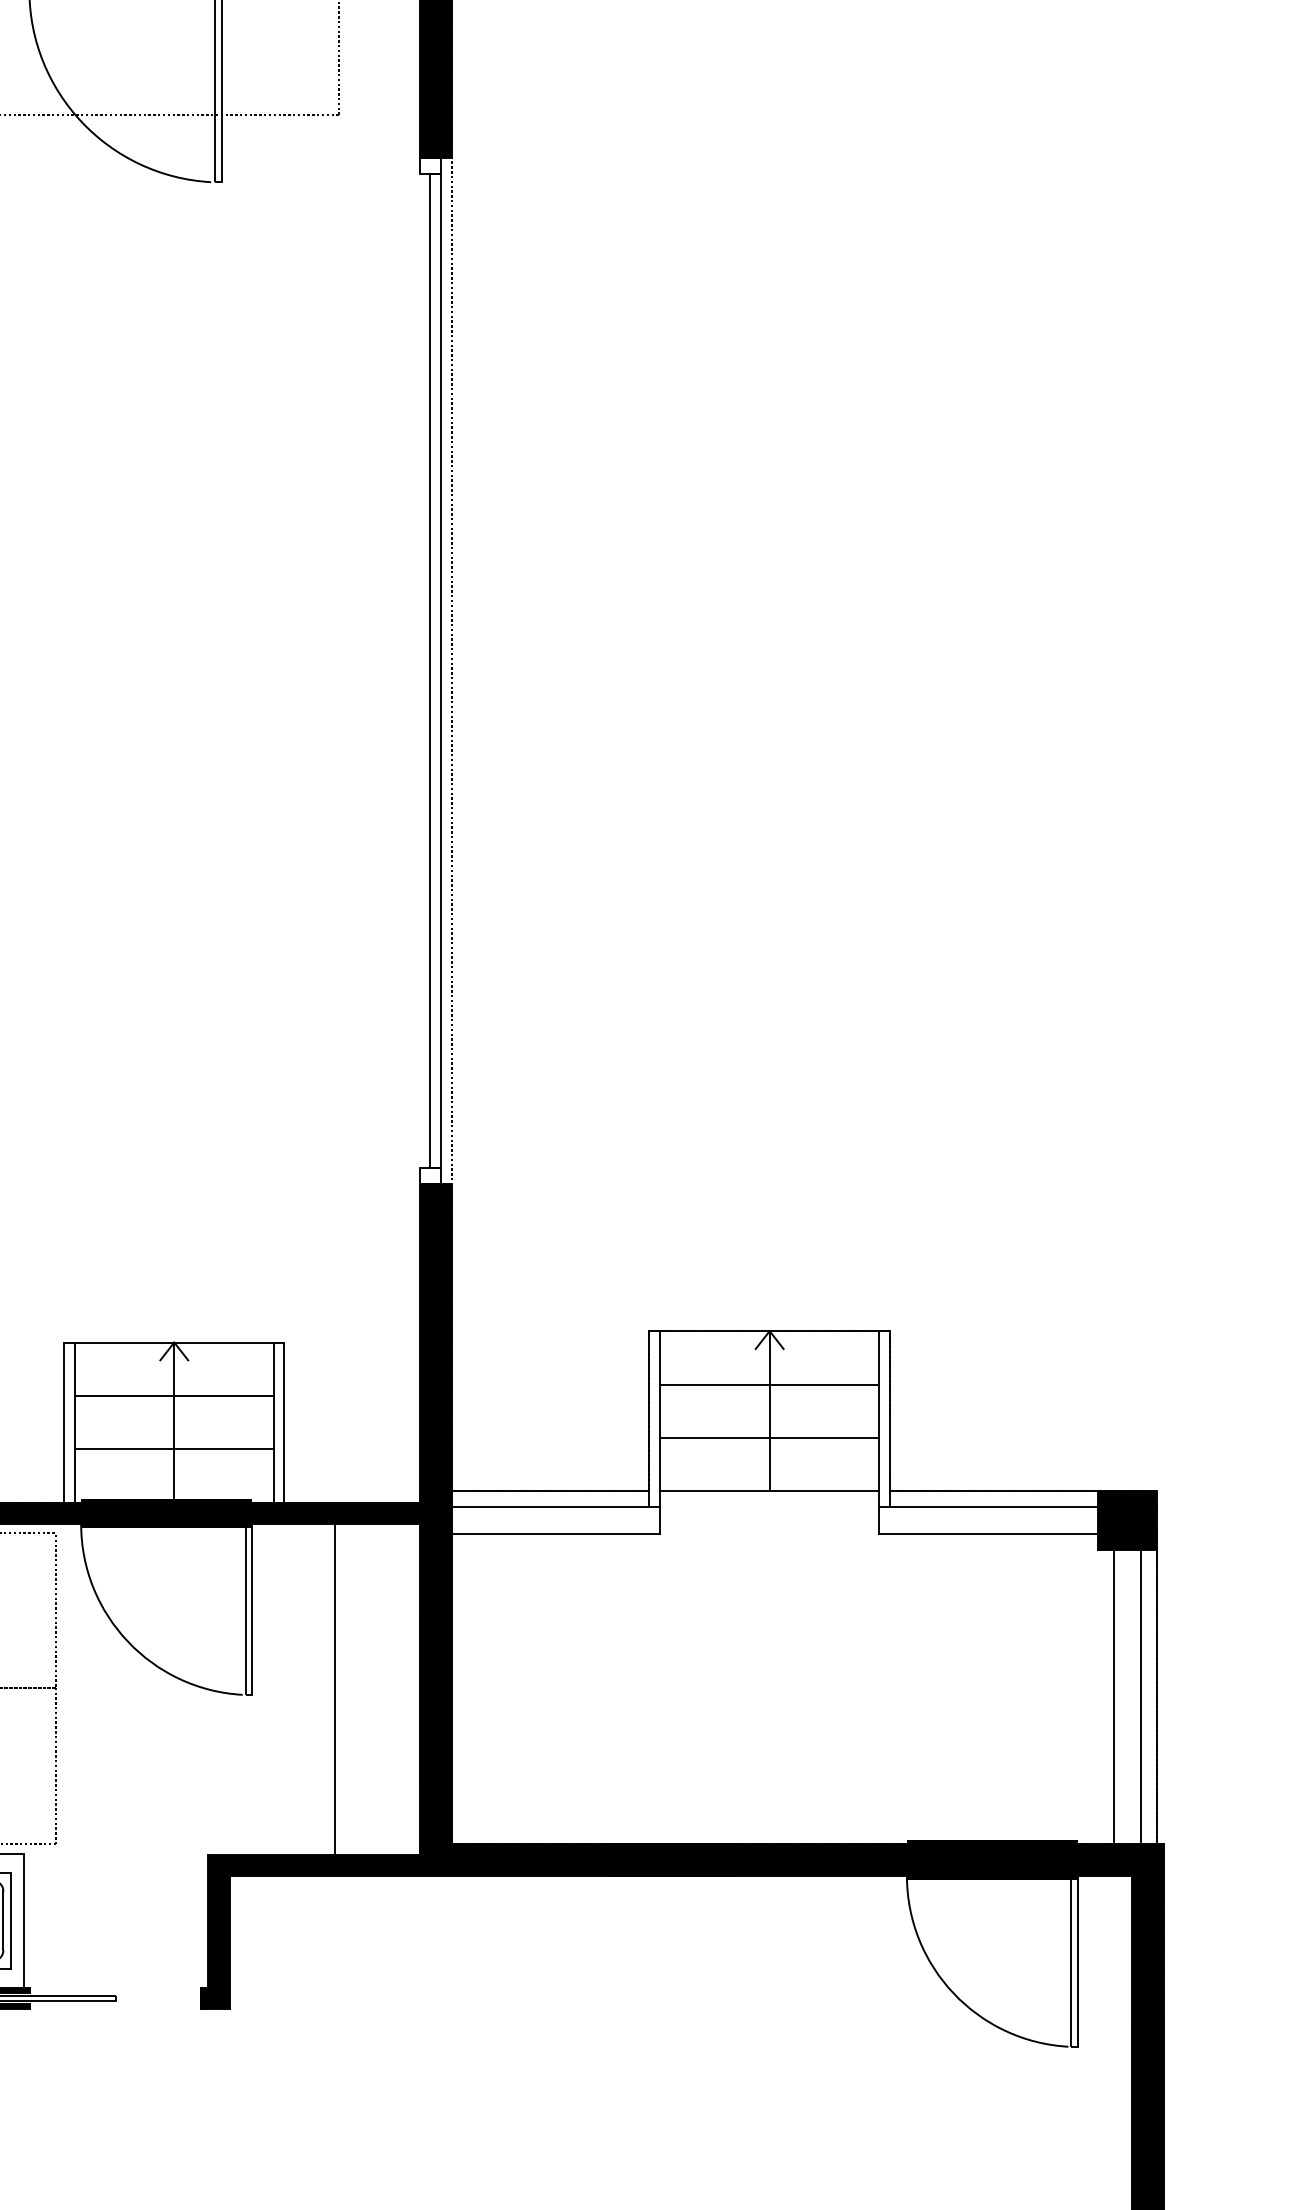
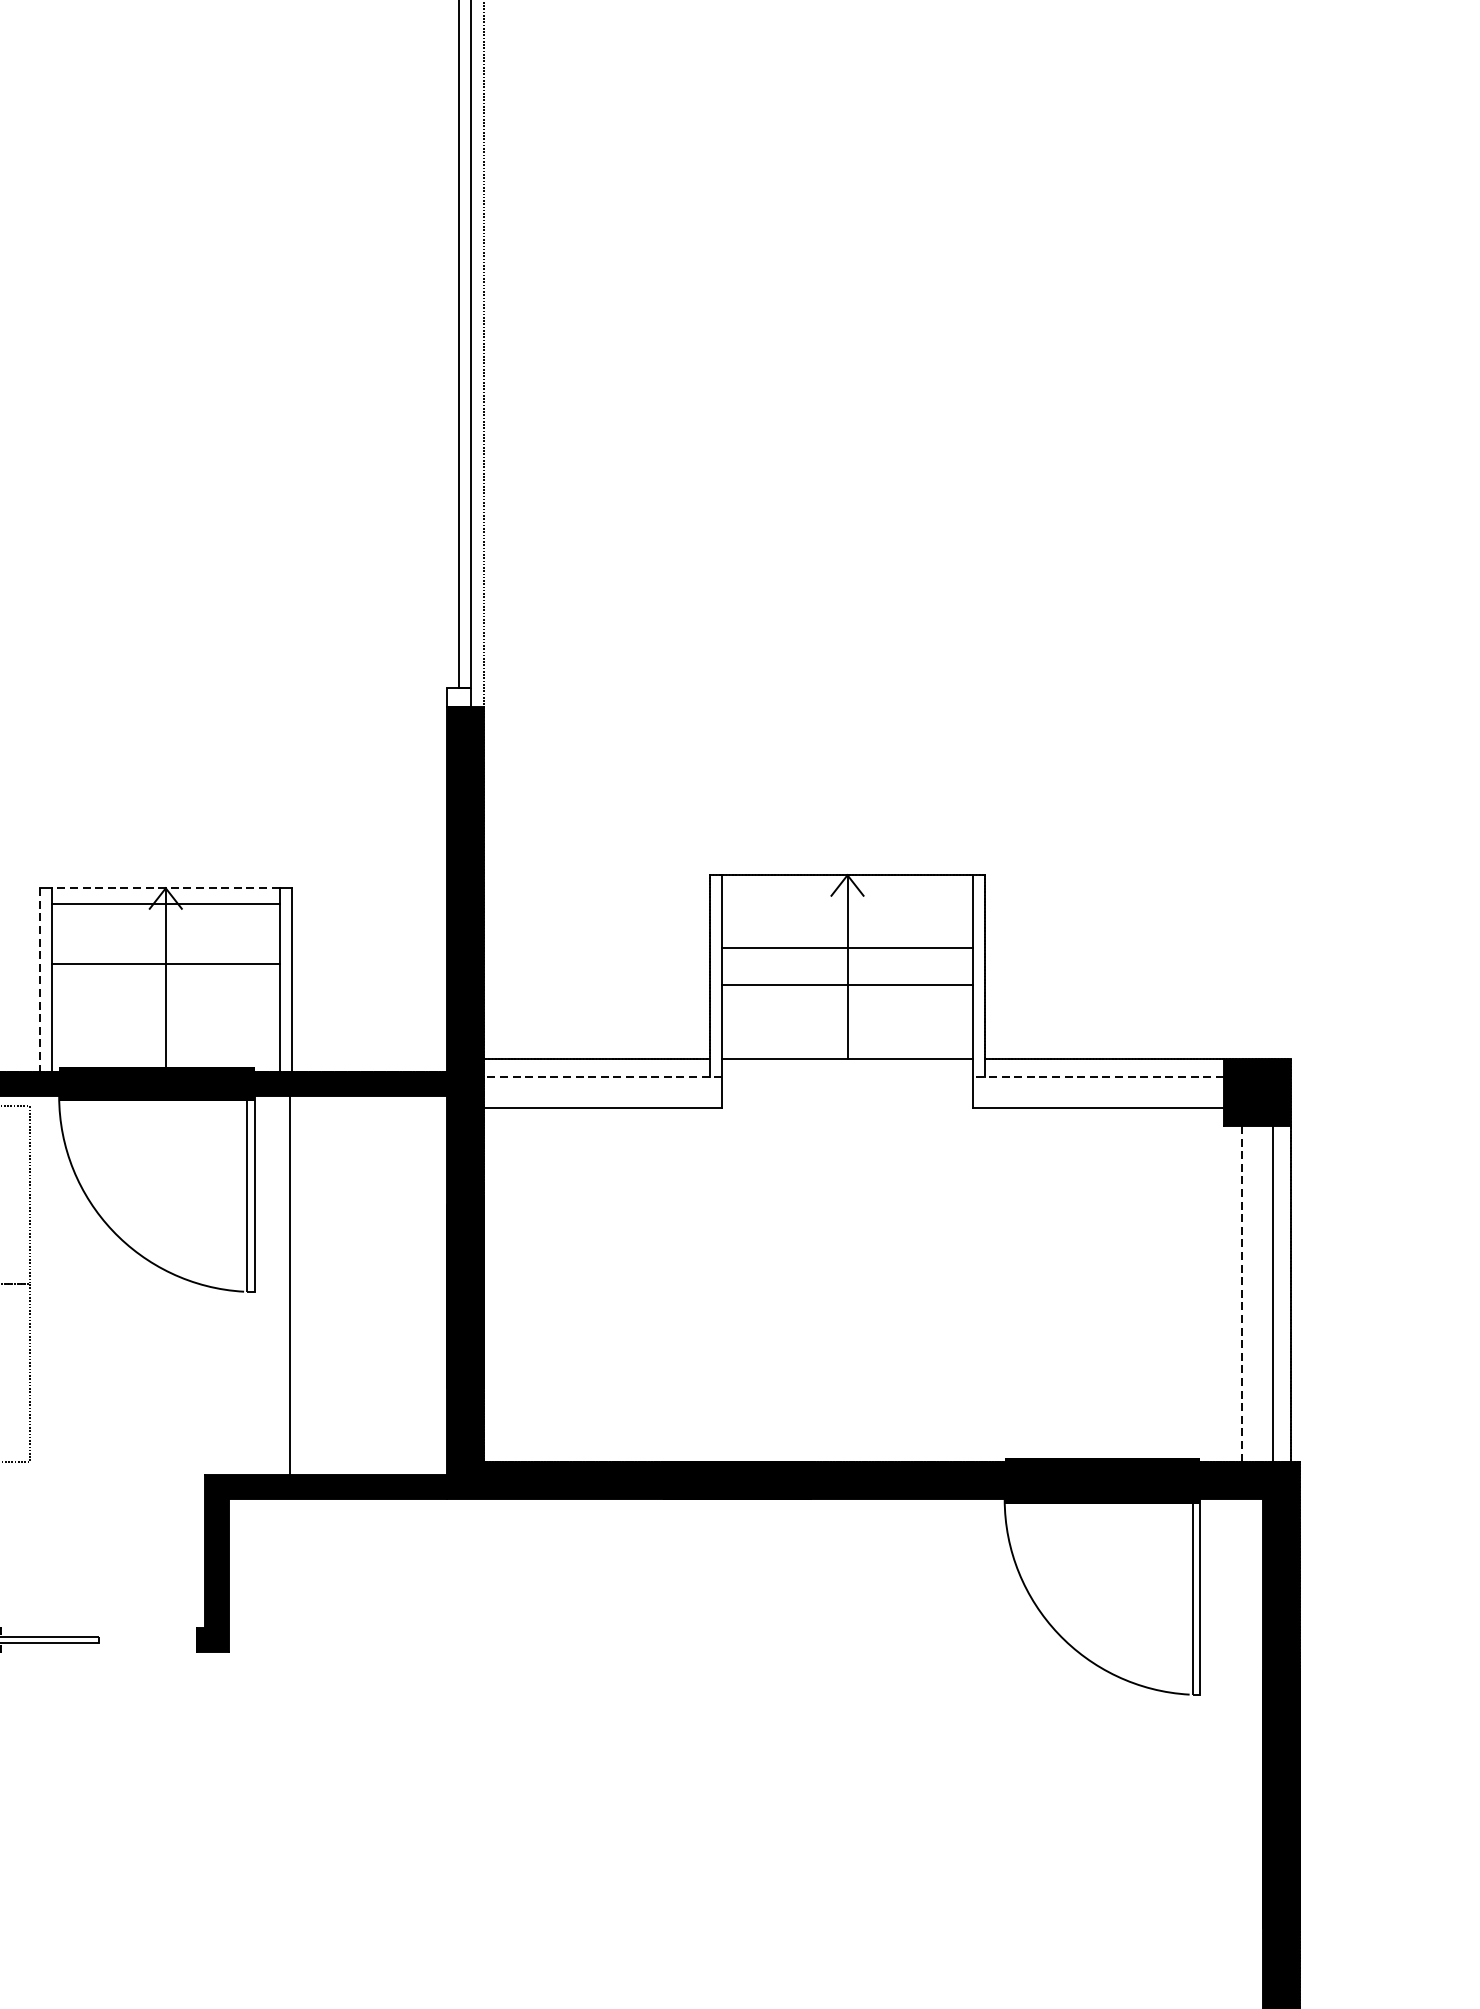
line: (173, 1342) -> (164, 888), solid -> dashed
line: (769, 1384) -> (847, 984), moved
line: (173, 1395) -> (164, 903), moved
line: (64, 1423) -> (40, 981), solid -> dashed
line: (769, 1437) -> (847, 947), moved
line: (173, 1449) -> (164, 963), moved
line: (555, 1507) -> (602, 1077), solid -> dashed
line: (988, 1507) -> (1098, 1077), solid -> dashed
line: (334, 1689) -> (289, 1285), moved
line: (1114, 1697) -> (1242, 1294), solid -> dashed

